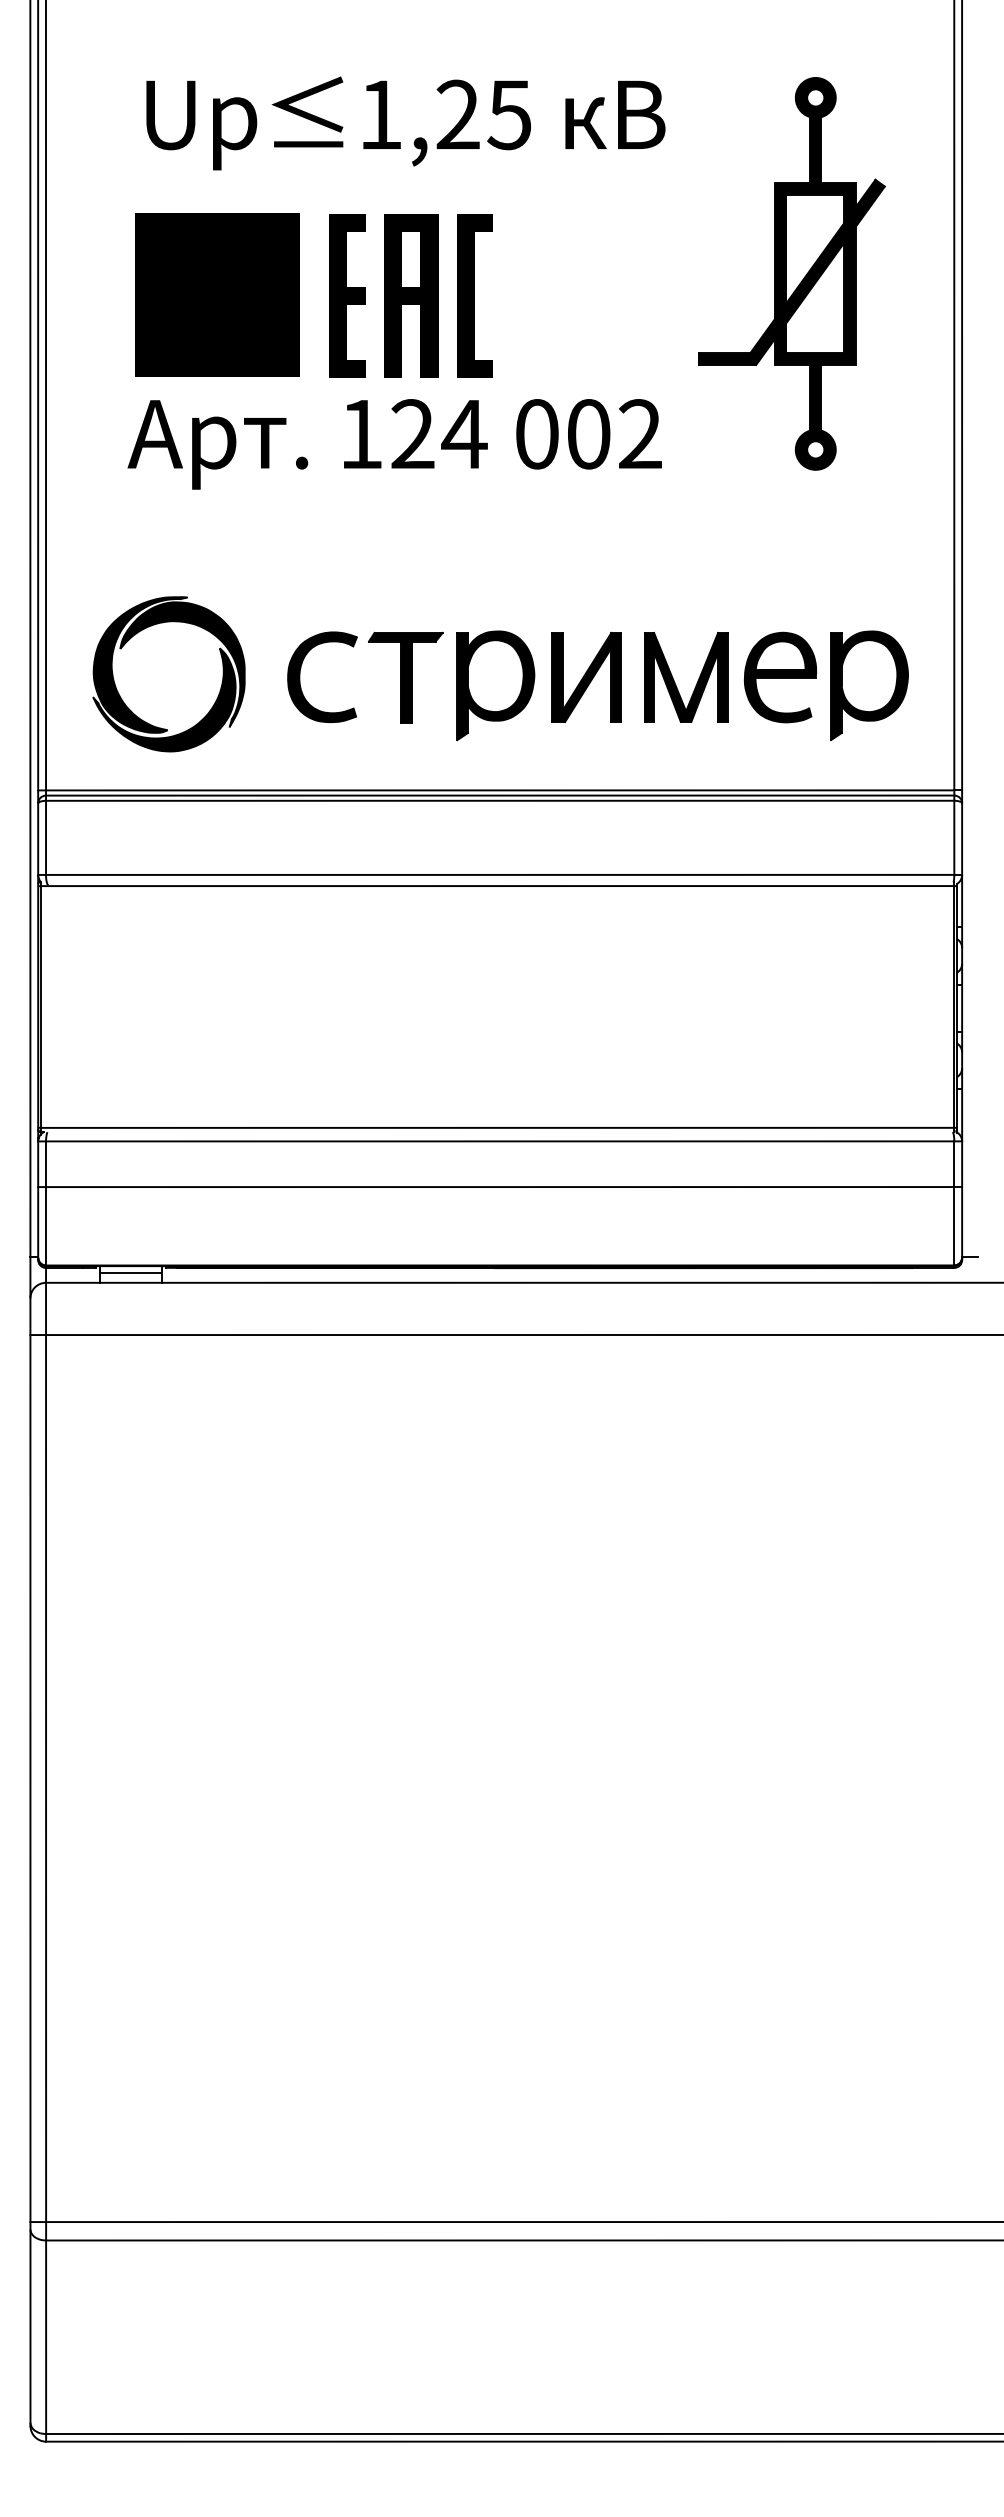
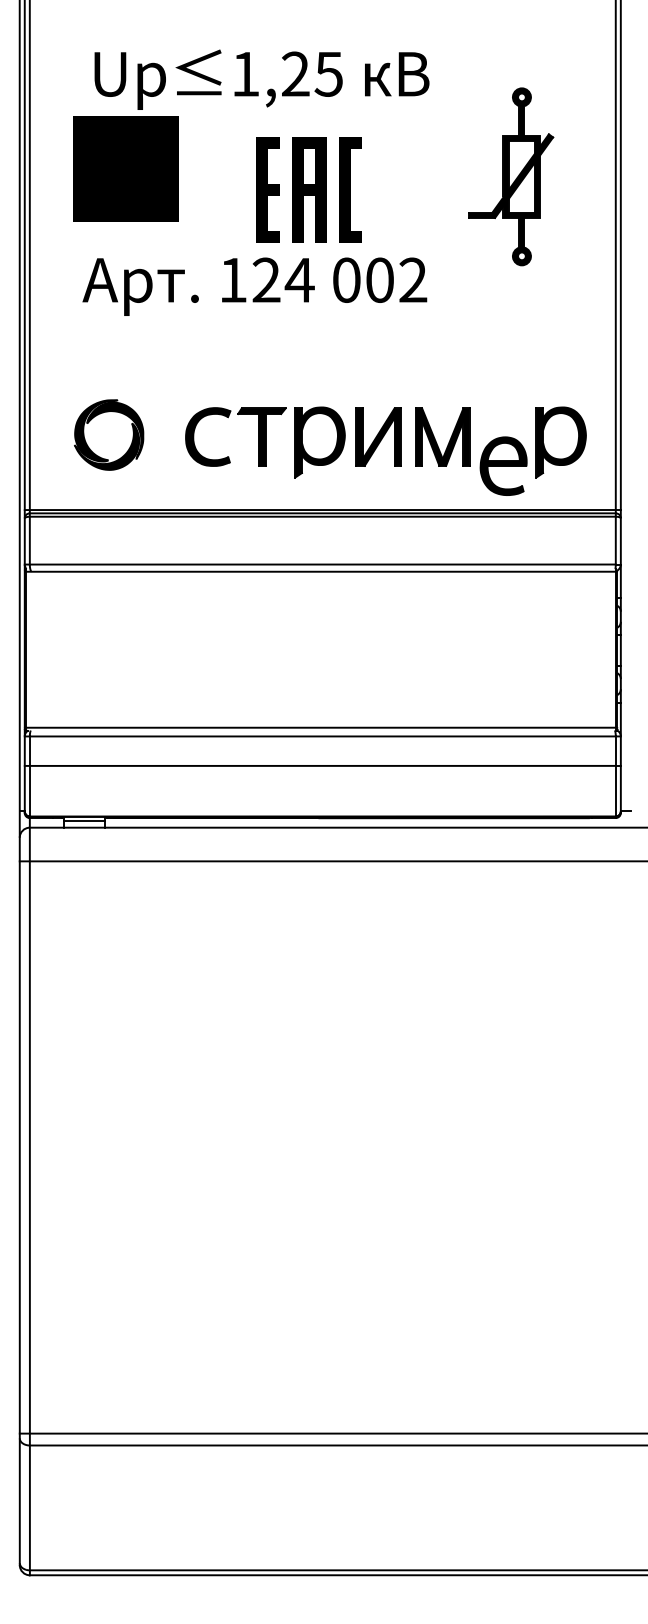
part: (792, 273) -> (511, 176), size x0.7
text: (216, 293) -> (125, 168), moved
part: (409, 295) -> (308, 189), moved
part: (167, 673) -> (108, 434), size x0.7
part: (780, 676) -> (503, 465), moved

